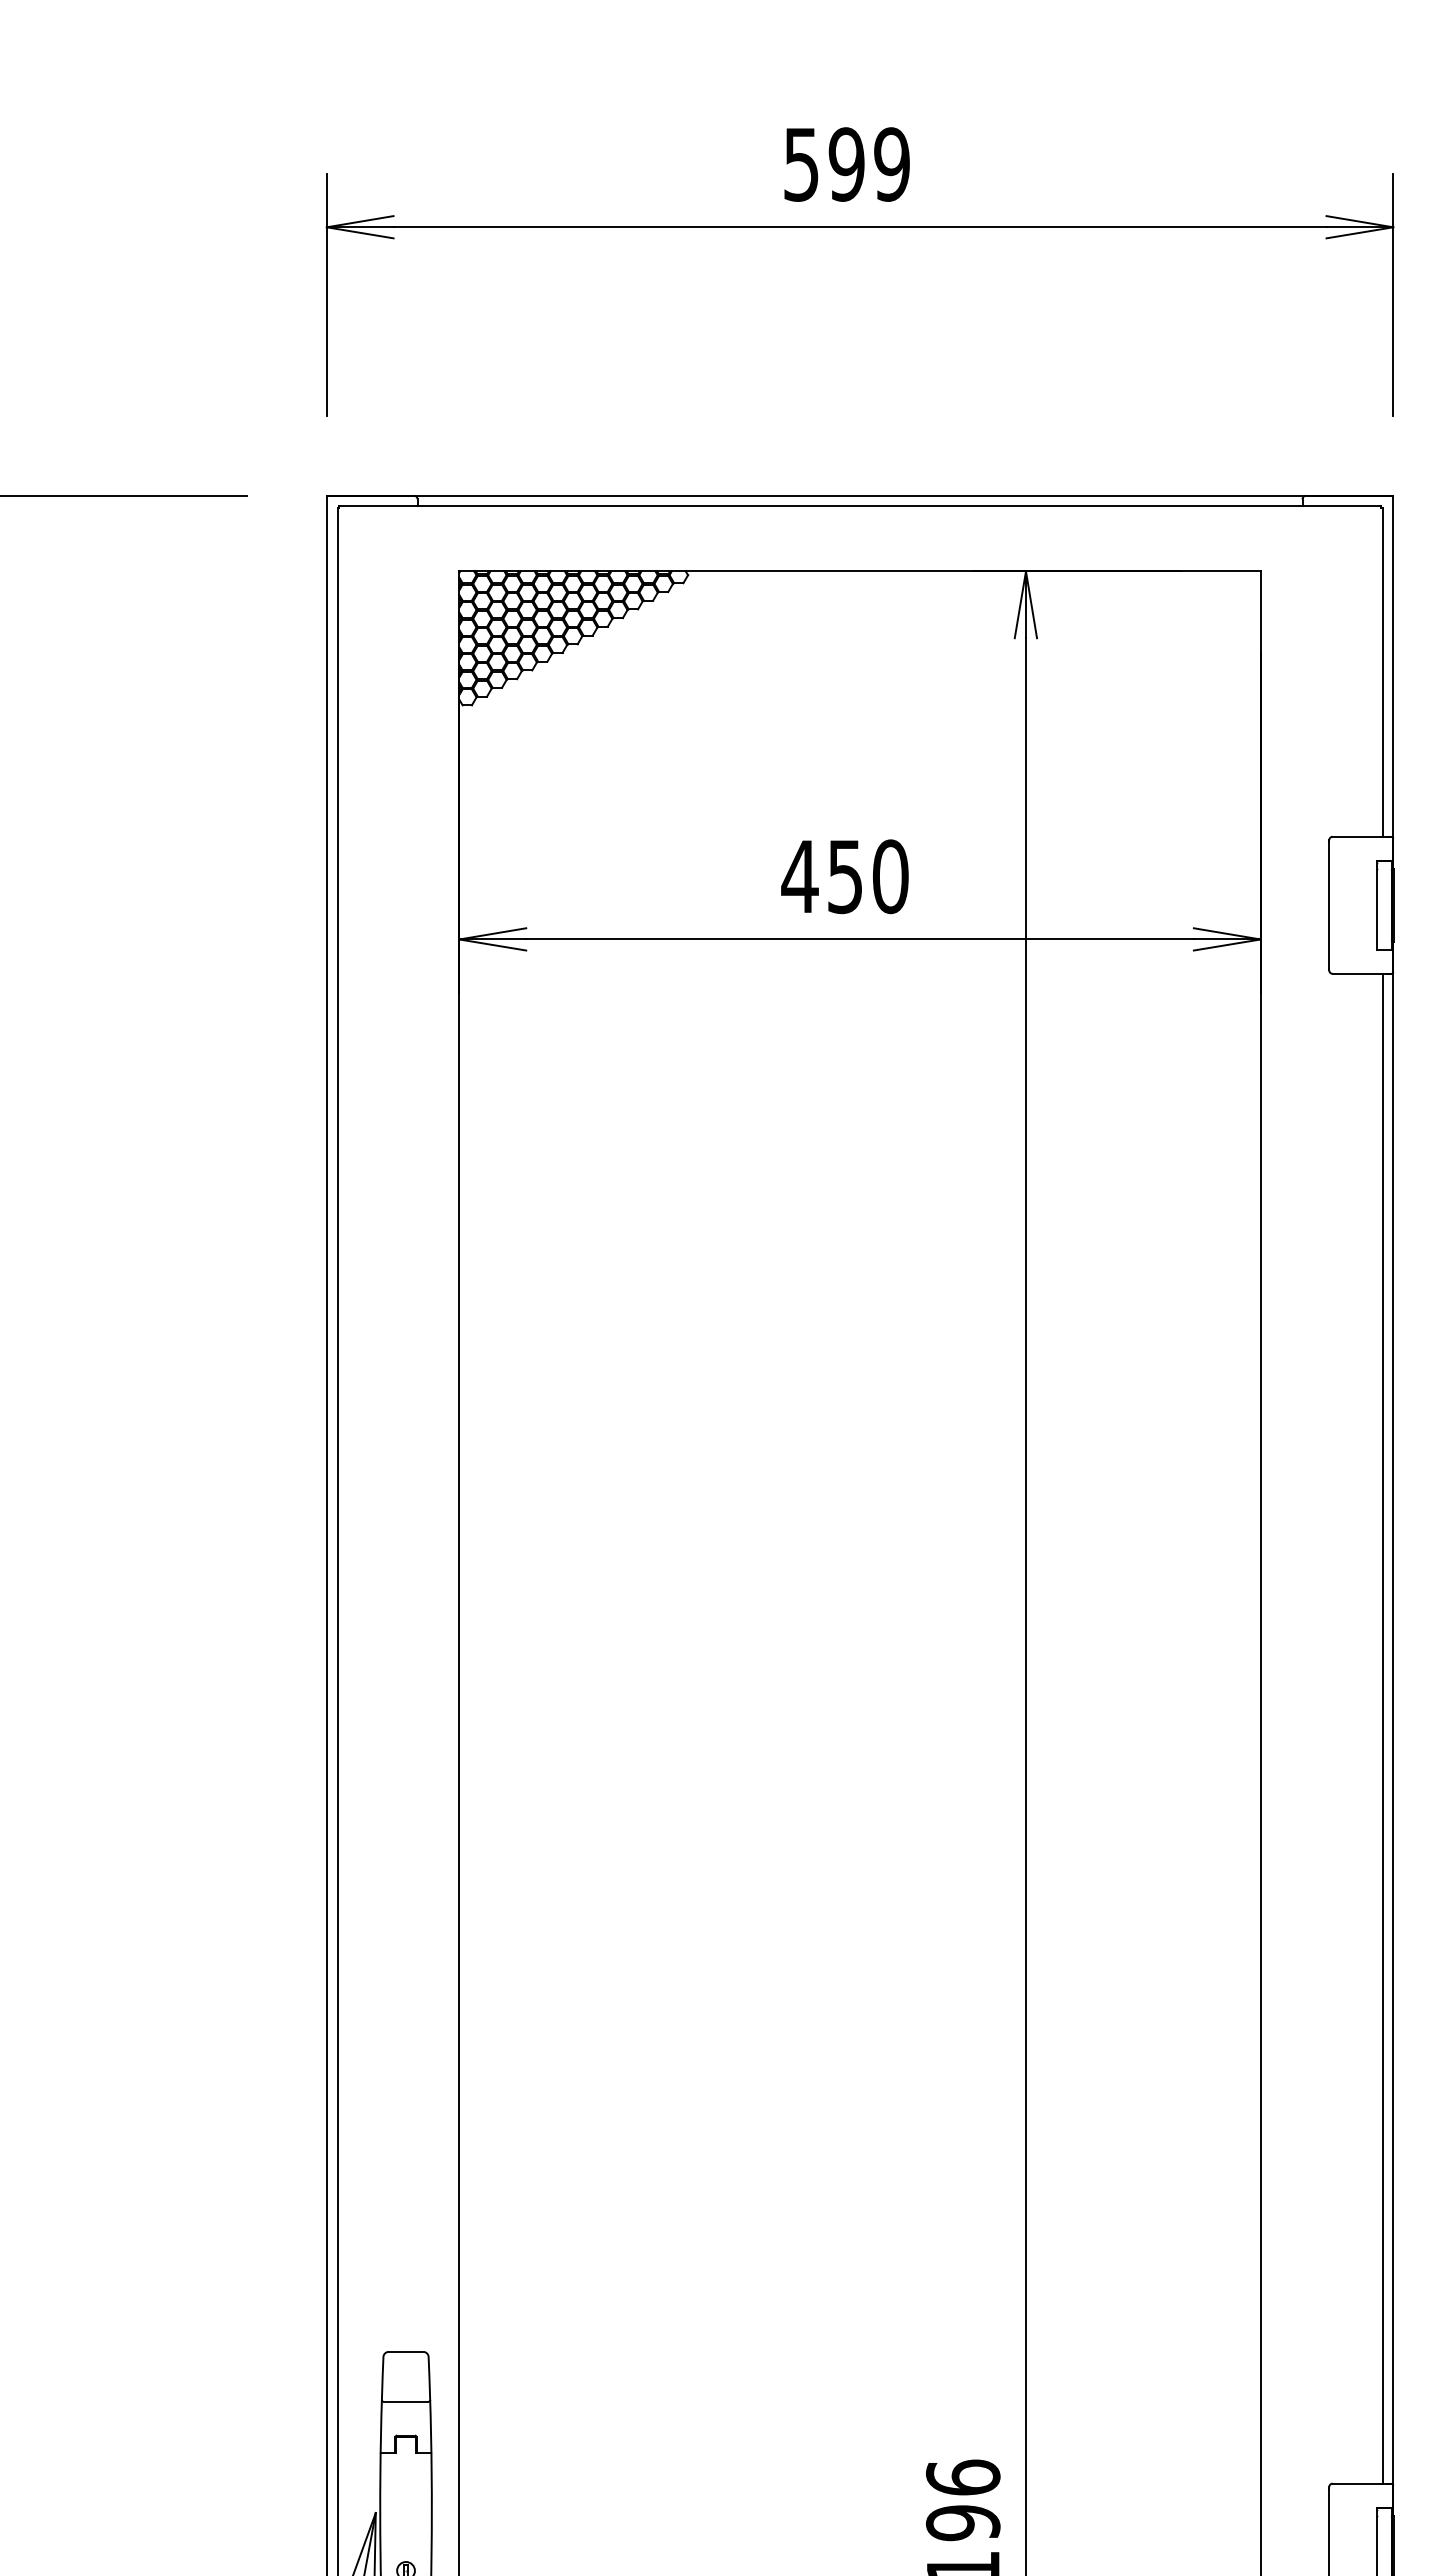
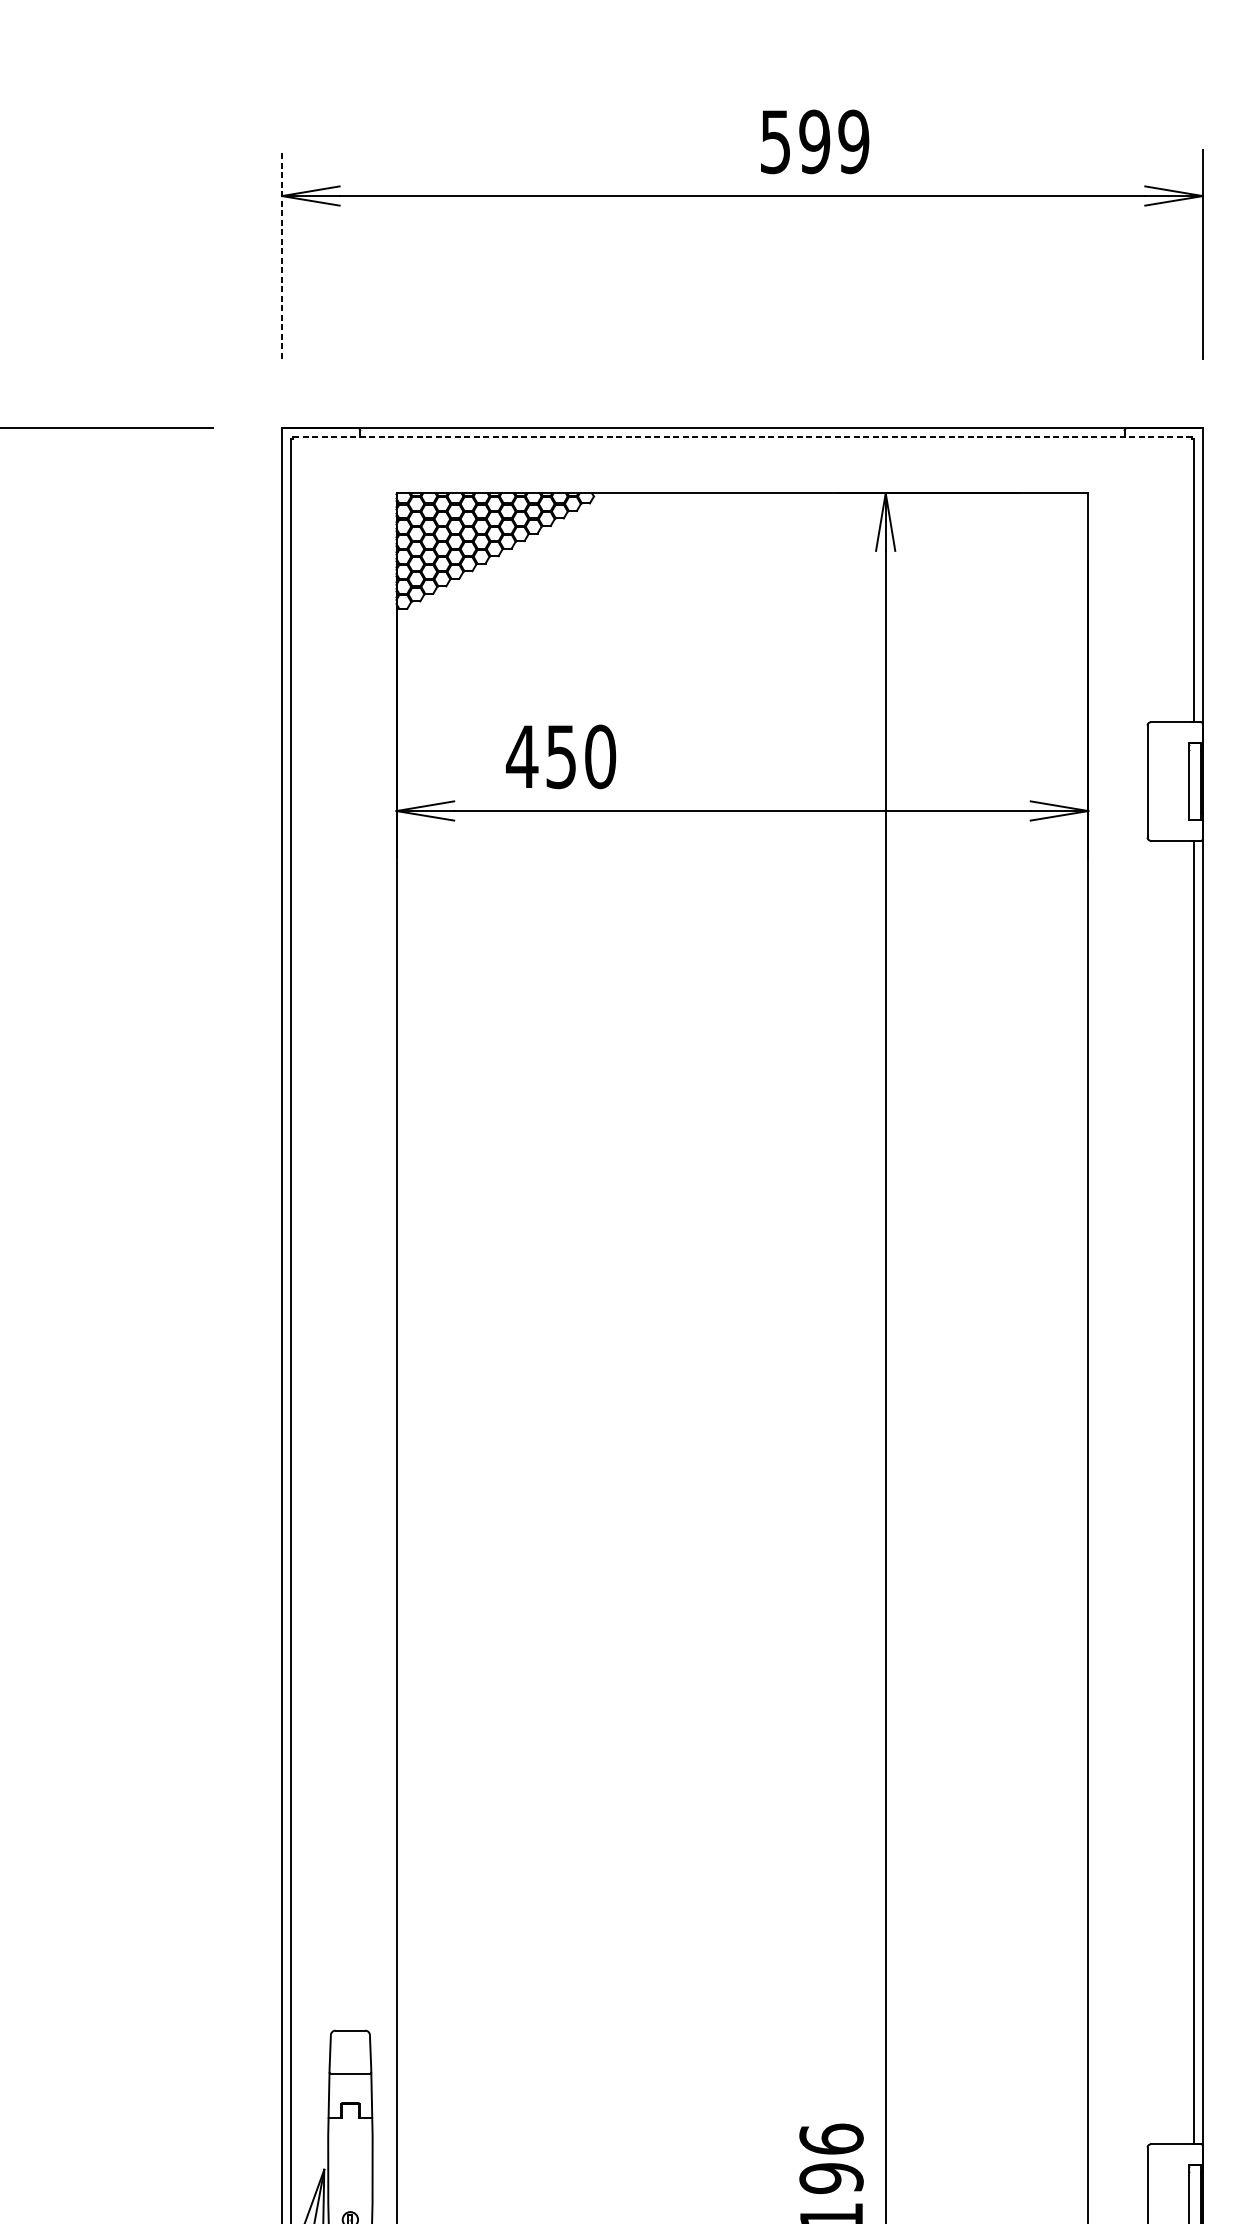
text: (846, 164) -> (814, 141), moved
line: (326, 294) -> (281, 254), solid -> dashed
line: (860, 506) -> (742, 437), solid -> dashed
text: (844, 876) -> (560, 756), moved

